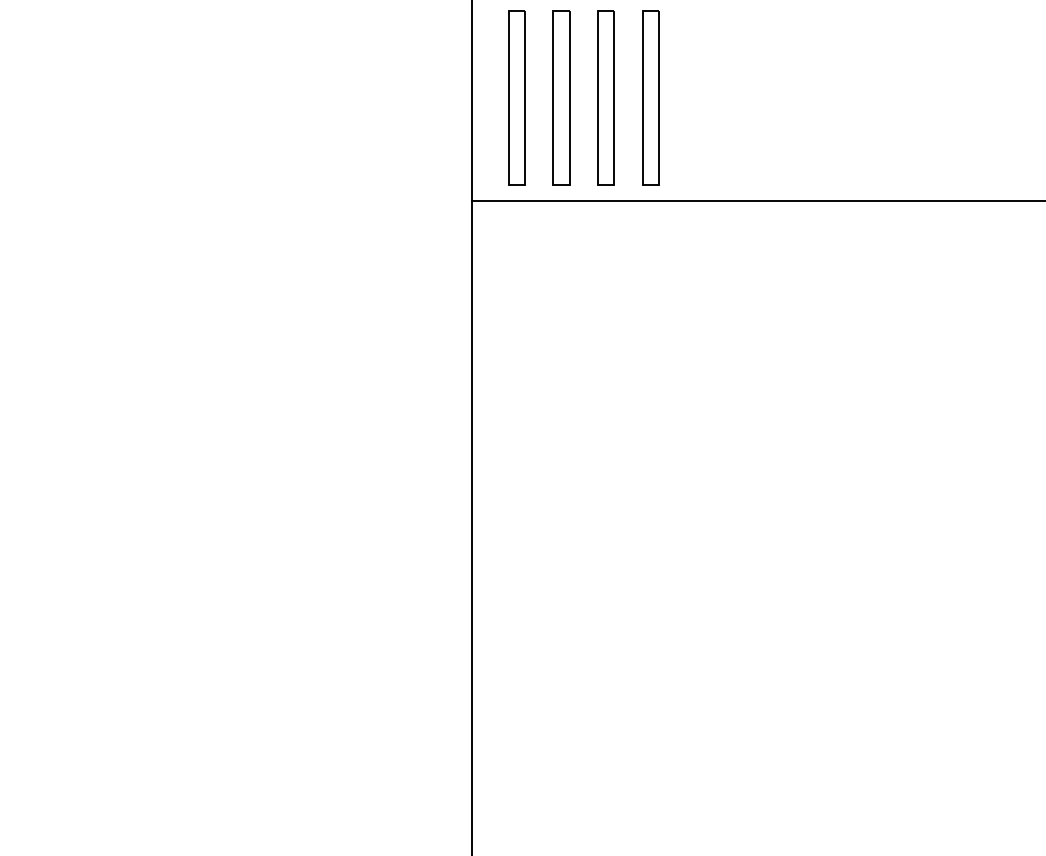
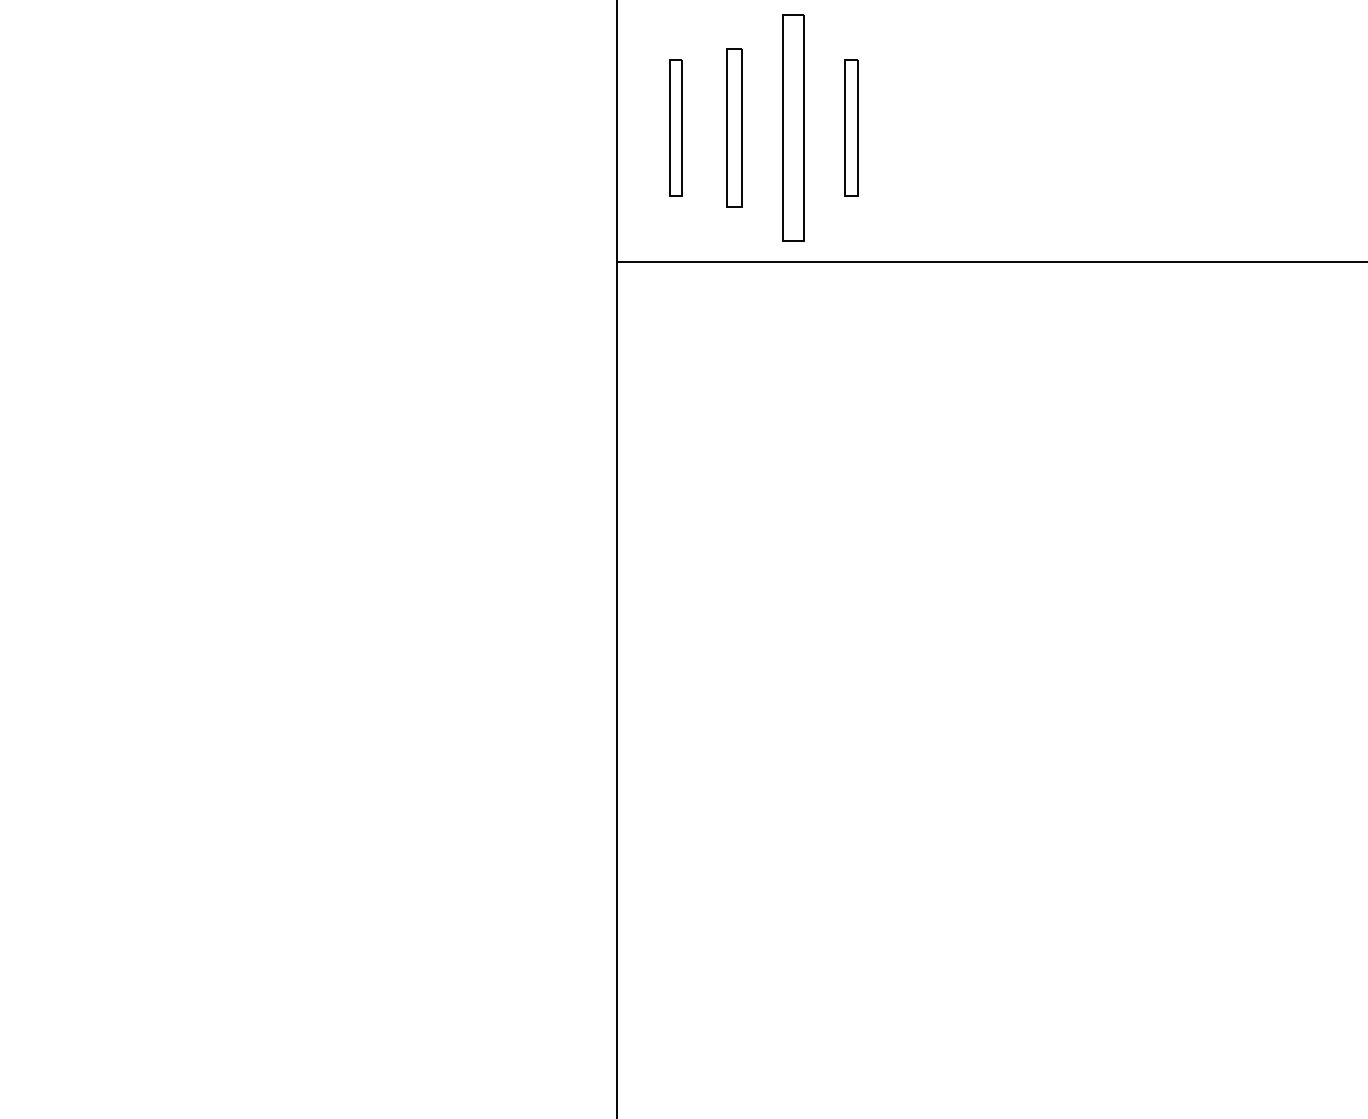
part: (516, 97) -> (675, 127), size x0.6
part: (561, 97) -> (734, 127), size x0.7
part: (650, 97) -> (850, 127), size x0.6

